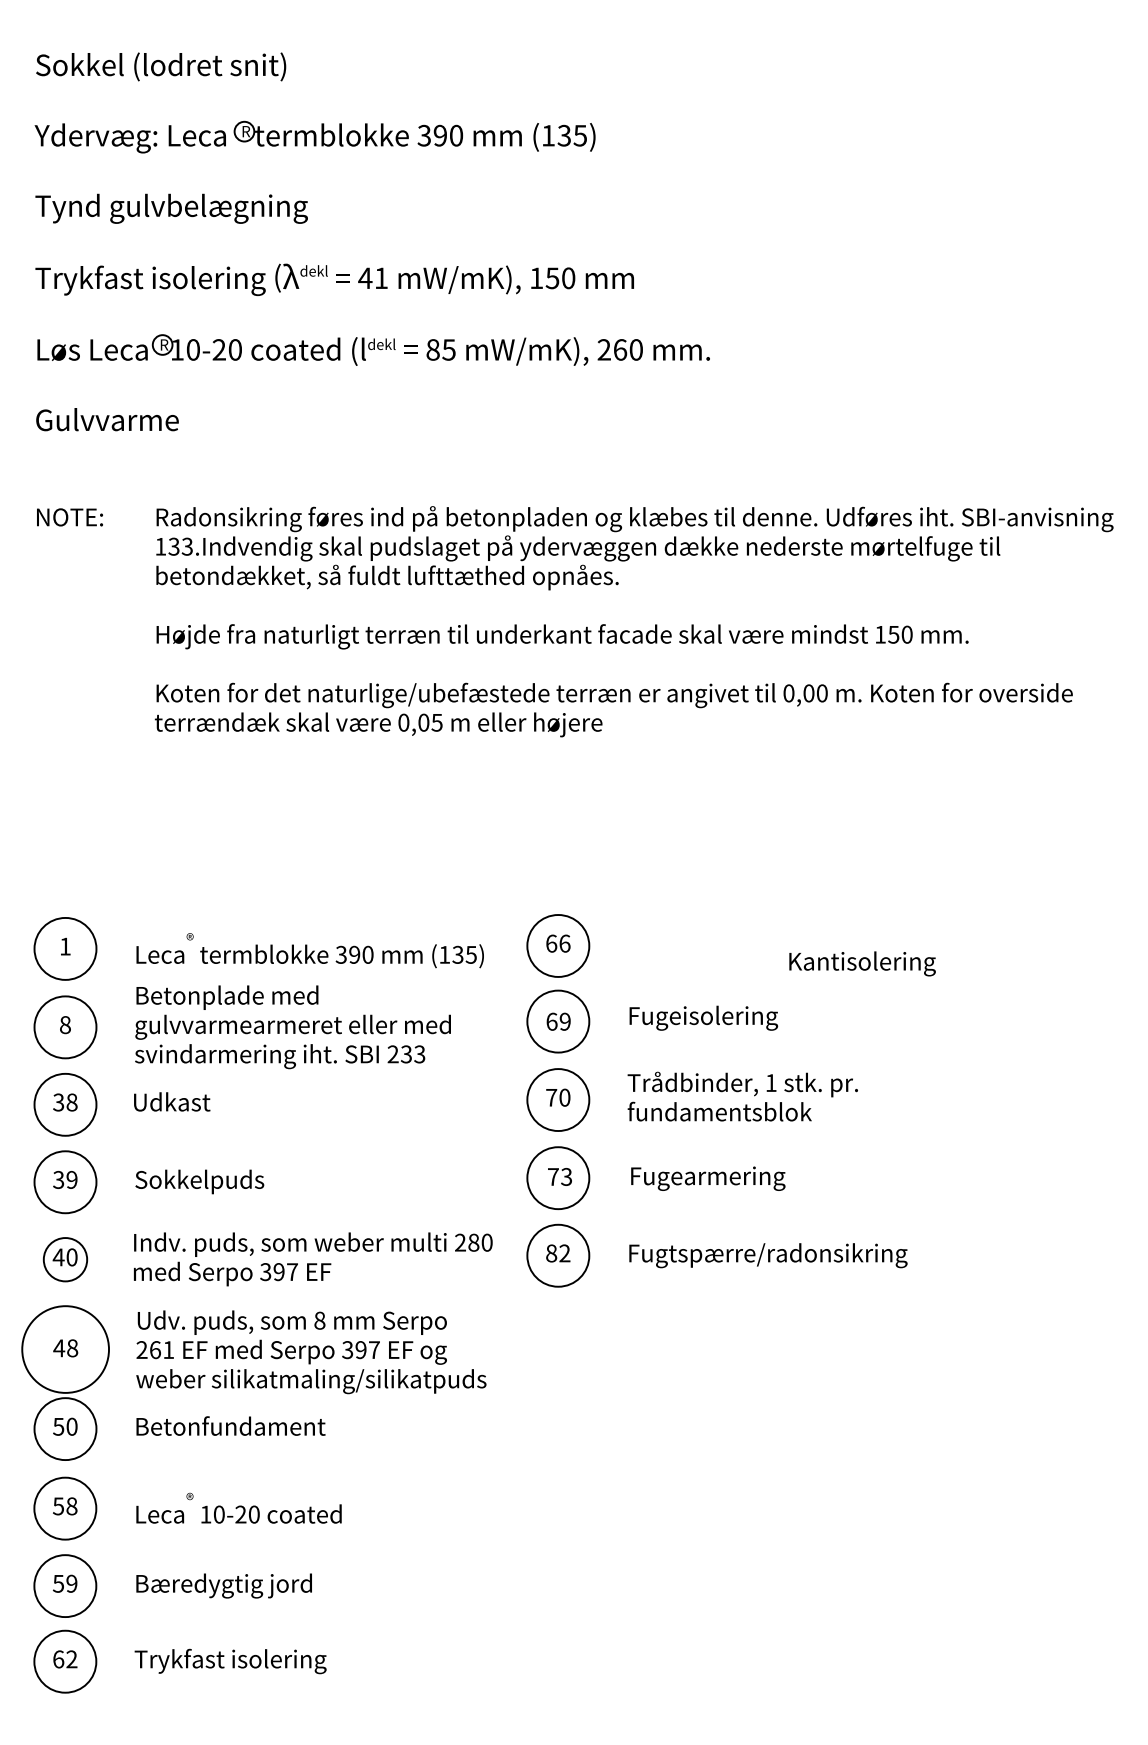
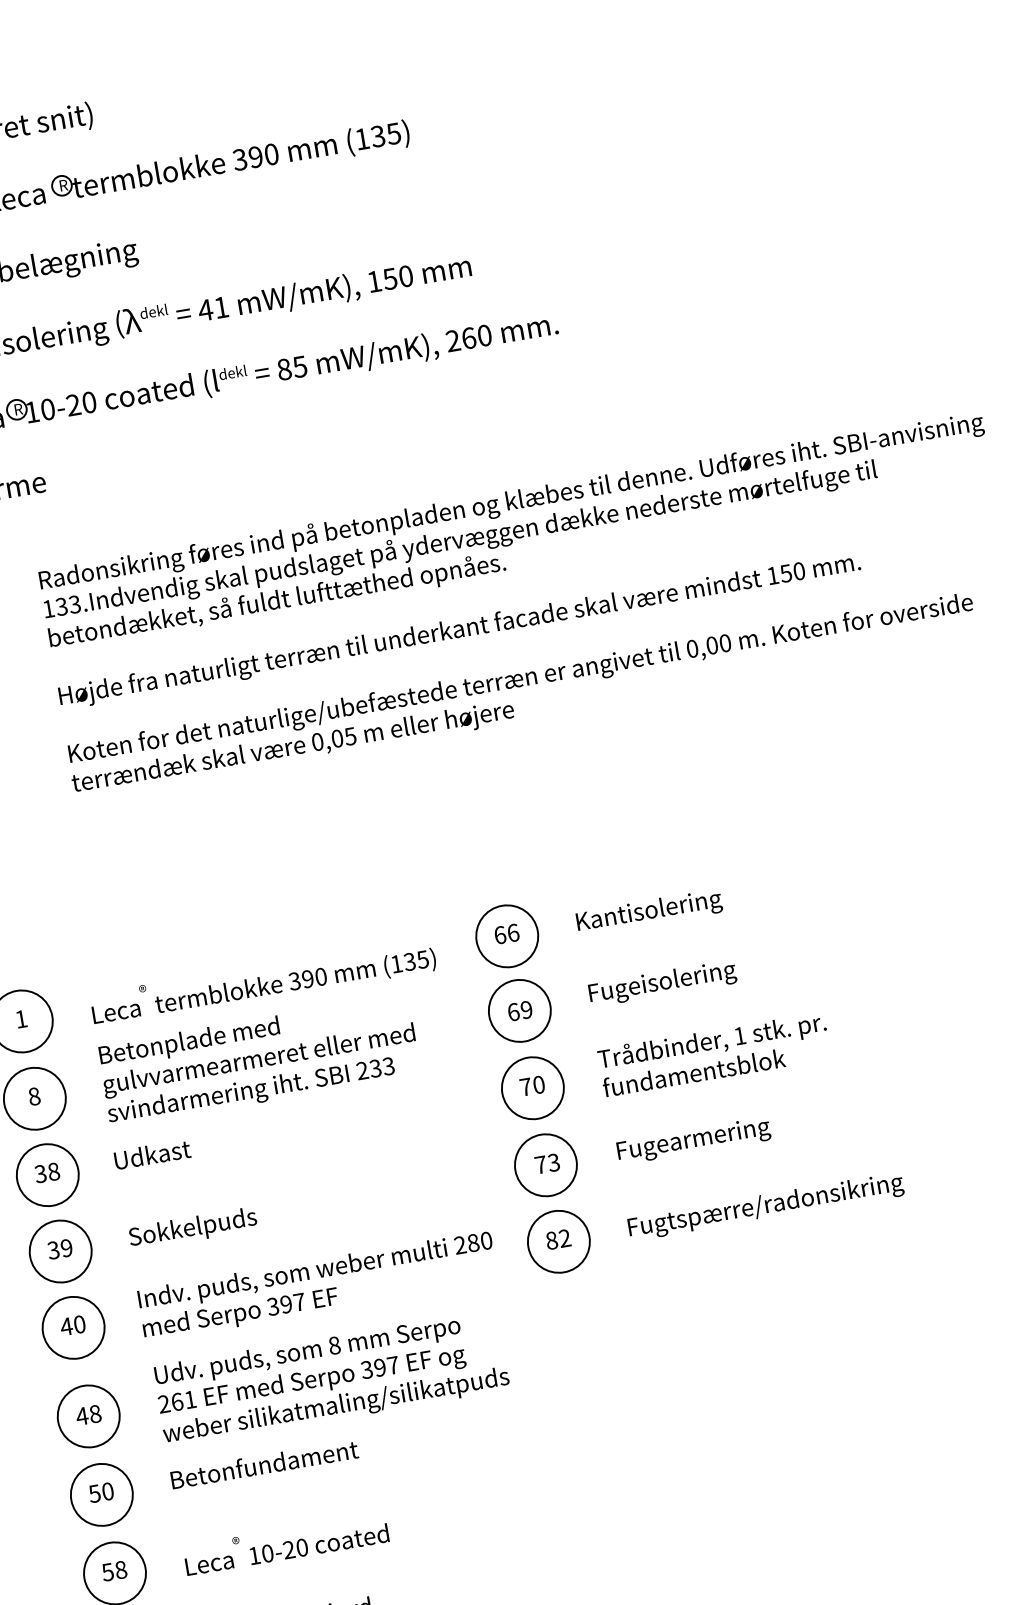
text: (862, 963) -> (649, 911), moved
circle: (65, 1259) -> (73, 1327), size x1.43
circle: (65, 1349) -> (88, 1416), size x0.71

